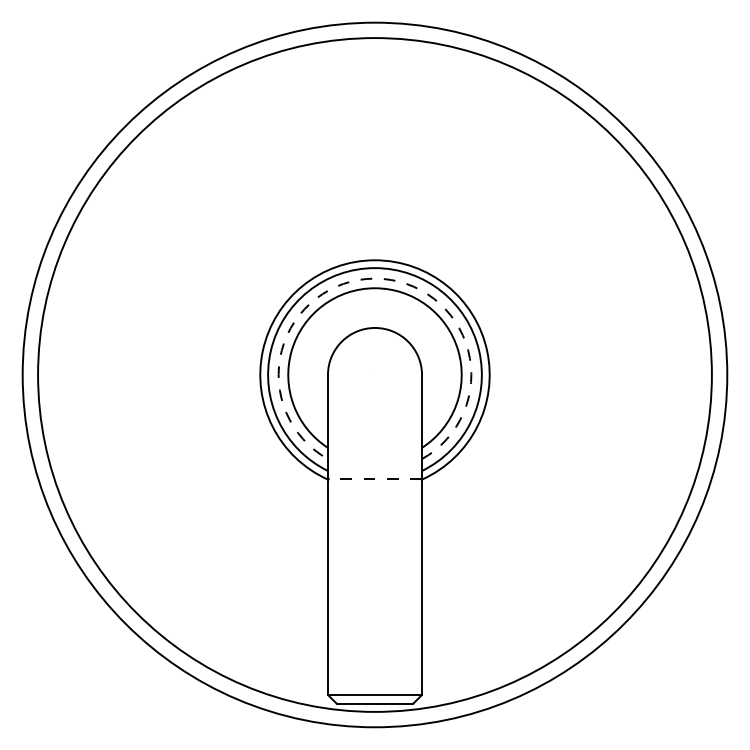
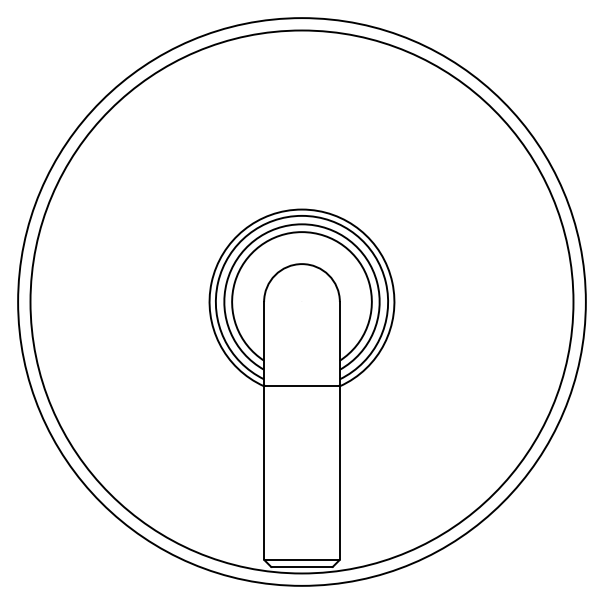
arc: (374, 278) -> (301, 224), dashed -> solid
line: (375, 479) -> (302, 386), dashed -> solid

